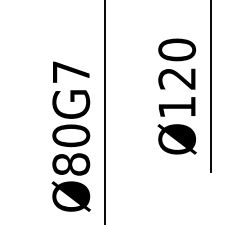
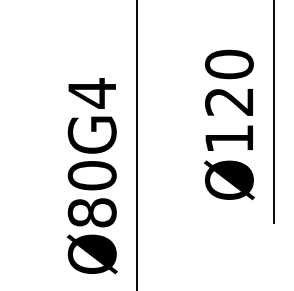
text: (71, 72) -> (92, 93), Ø80G7 -> Ø80G4

